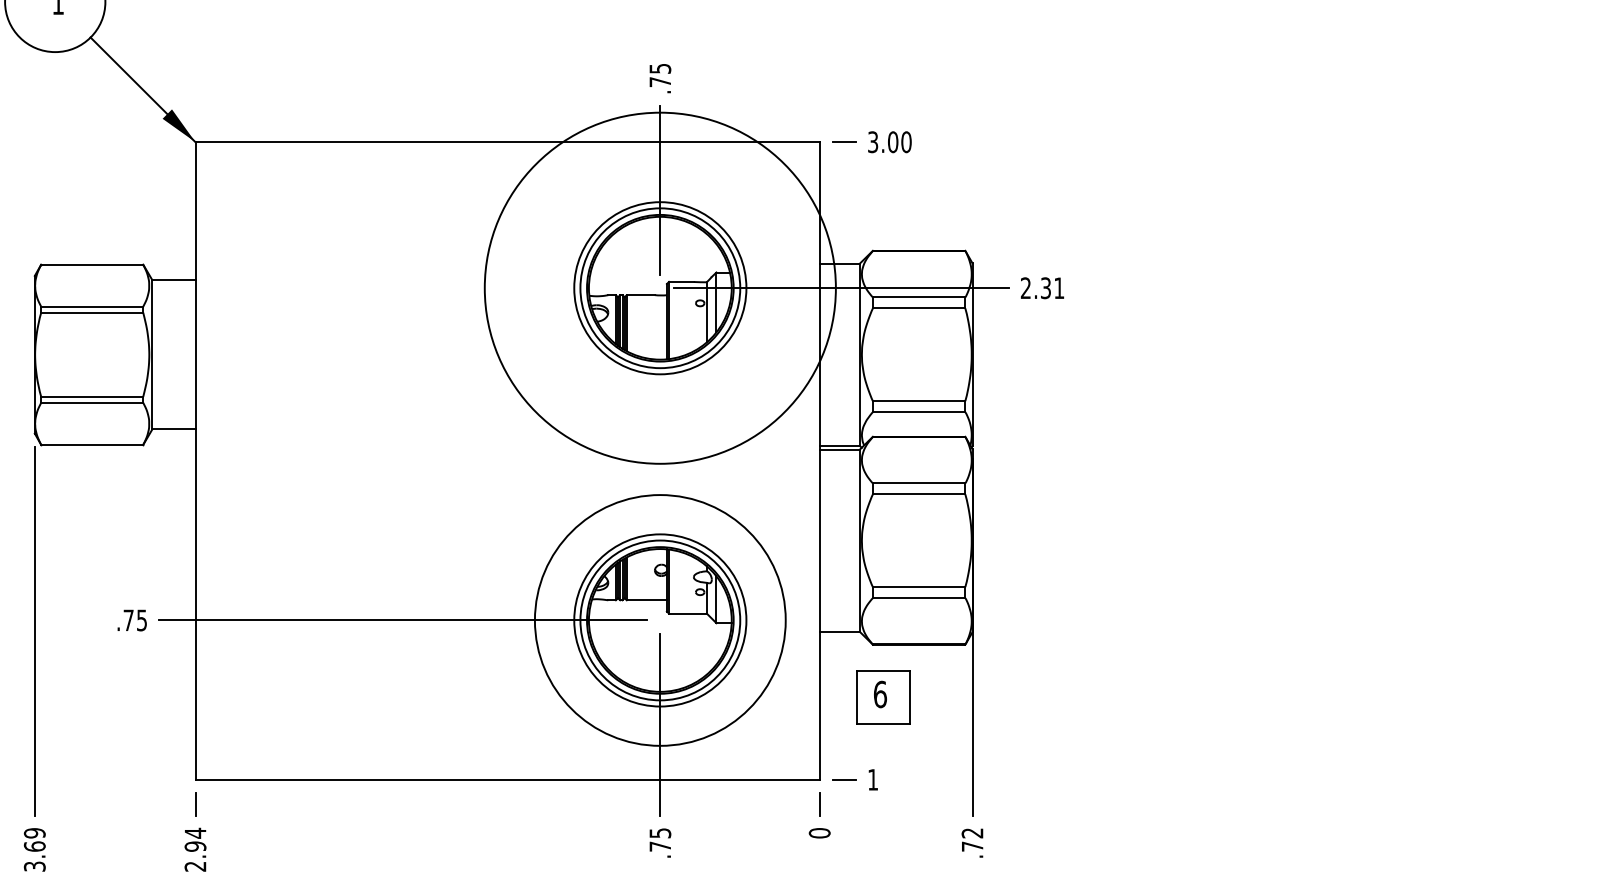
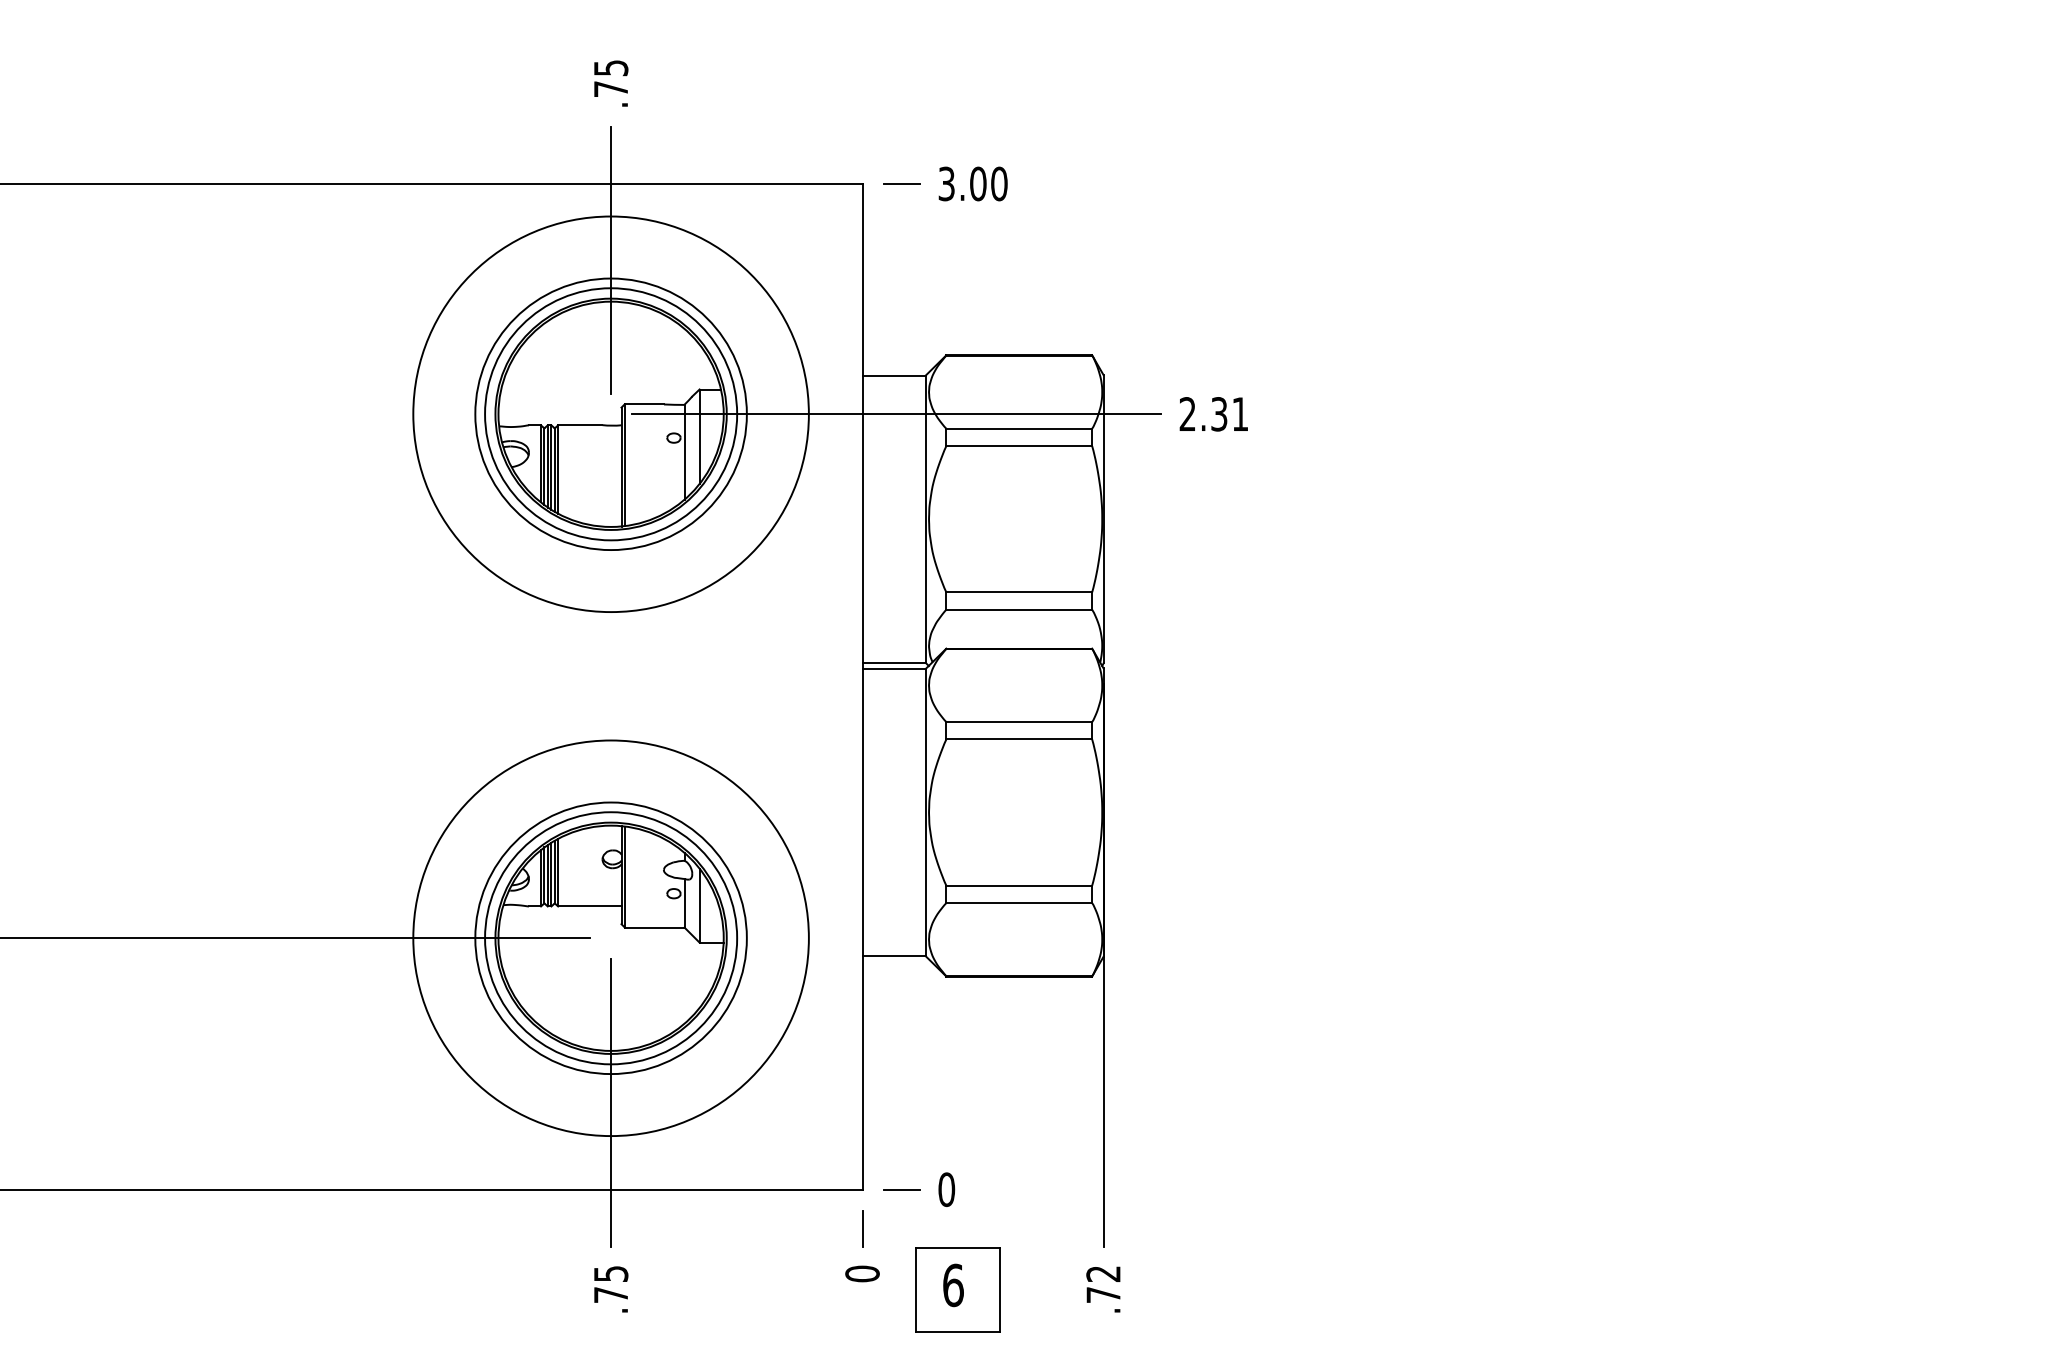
circle: (659, 287) -> (609, 413), size x0.71
part: (883, 697) -> (958, 1290), moved
text: (873, 779) -> (947, 1189), 1 -> 0

